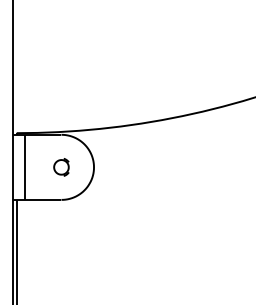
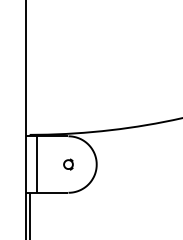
part: (61, 167) -> (68, 164), size x0.7

